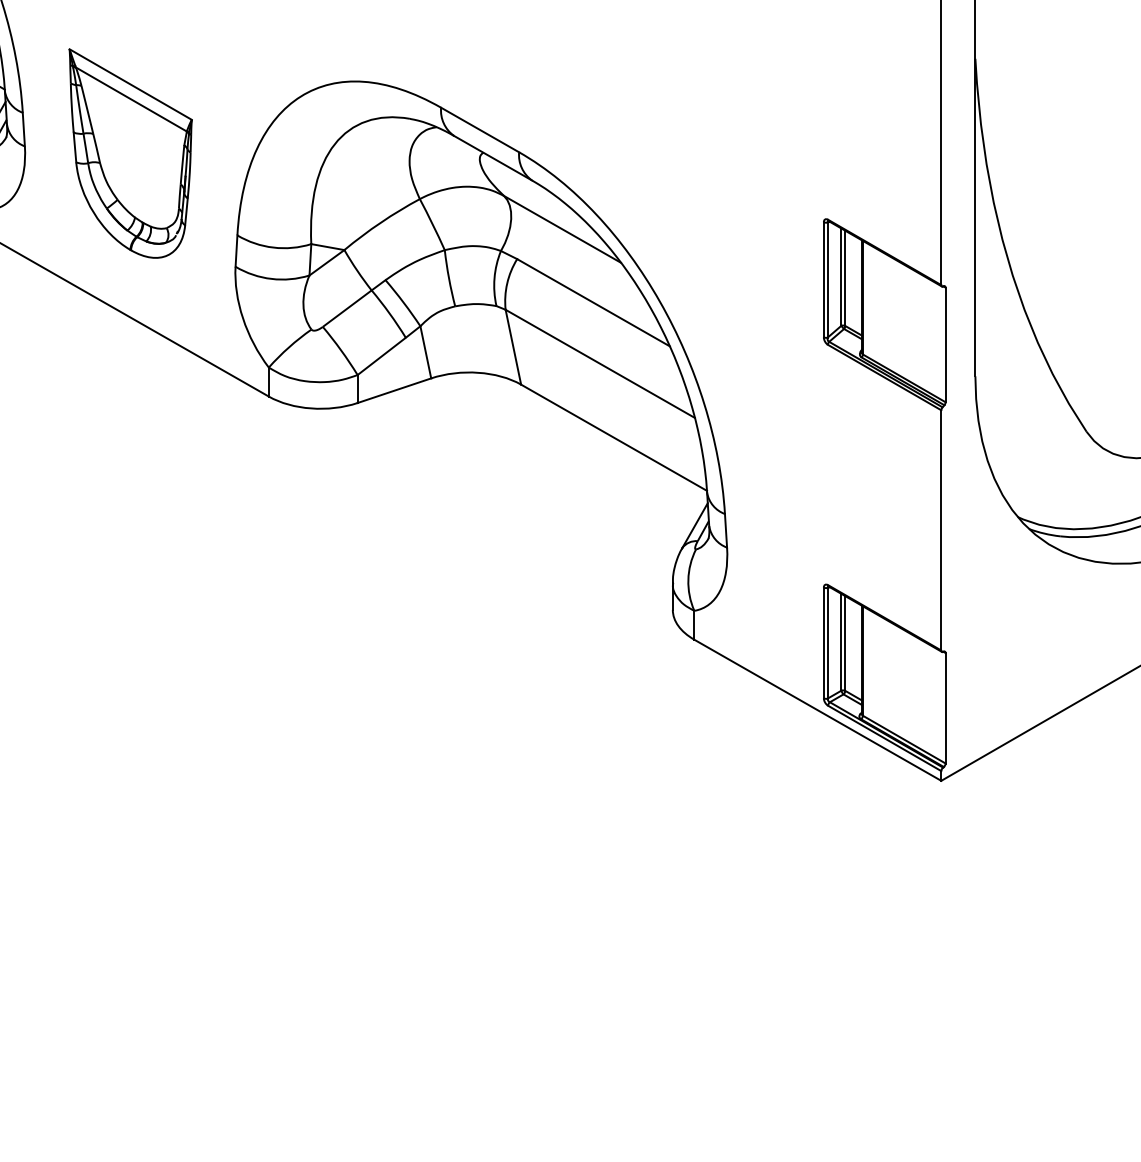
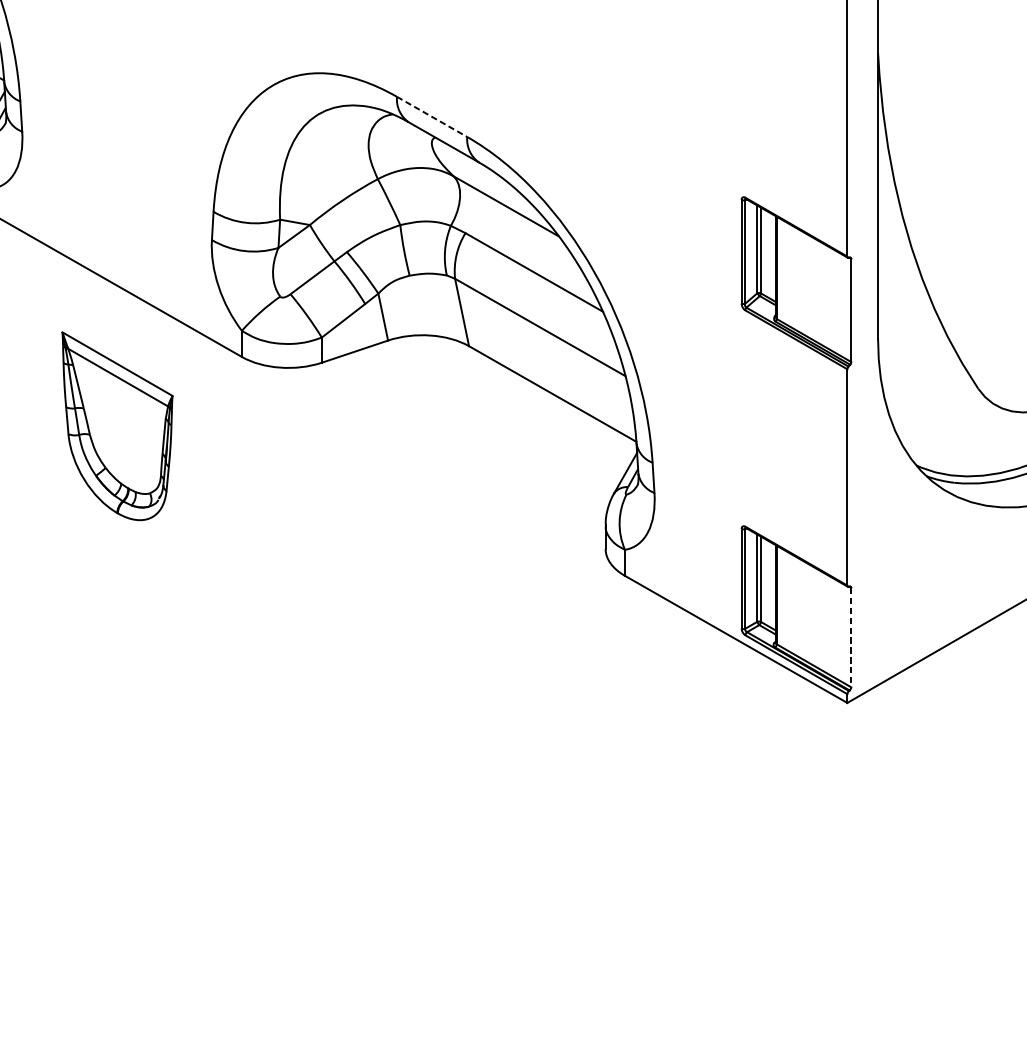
line: (480, 130) -> (432, 117), solid -> dashed
part: (130, 153) -> (117, 426), moved
line: (945, 708) -> (851, 637), solid -> dashed

